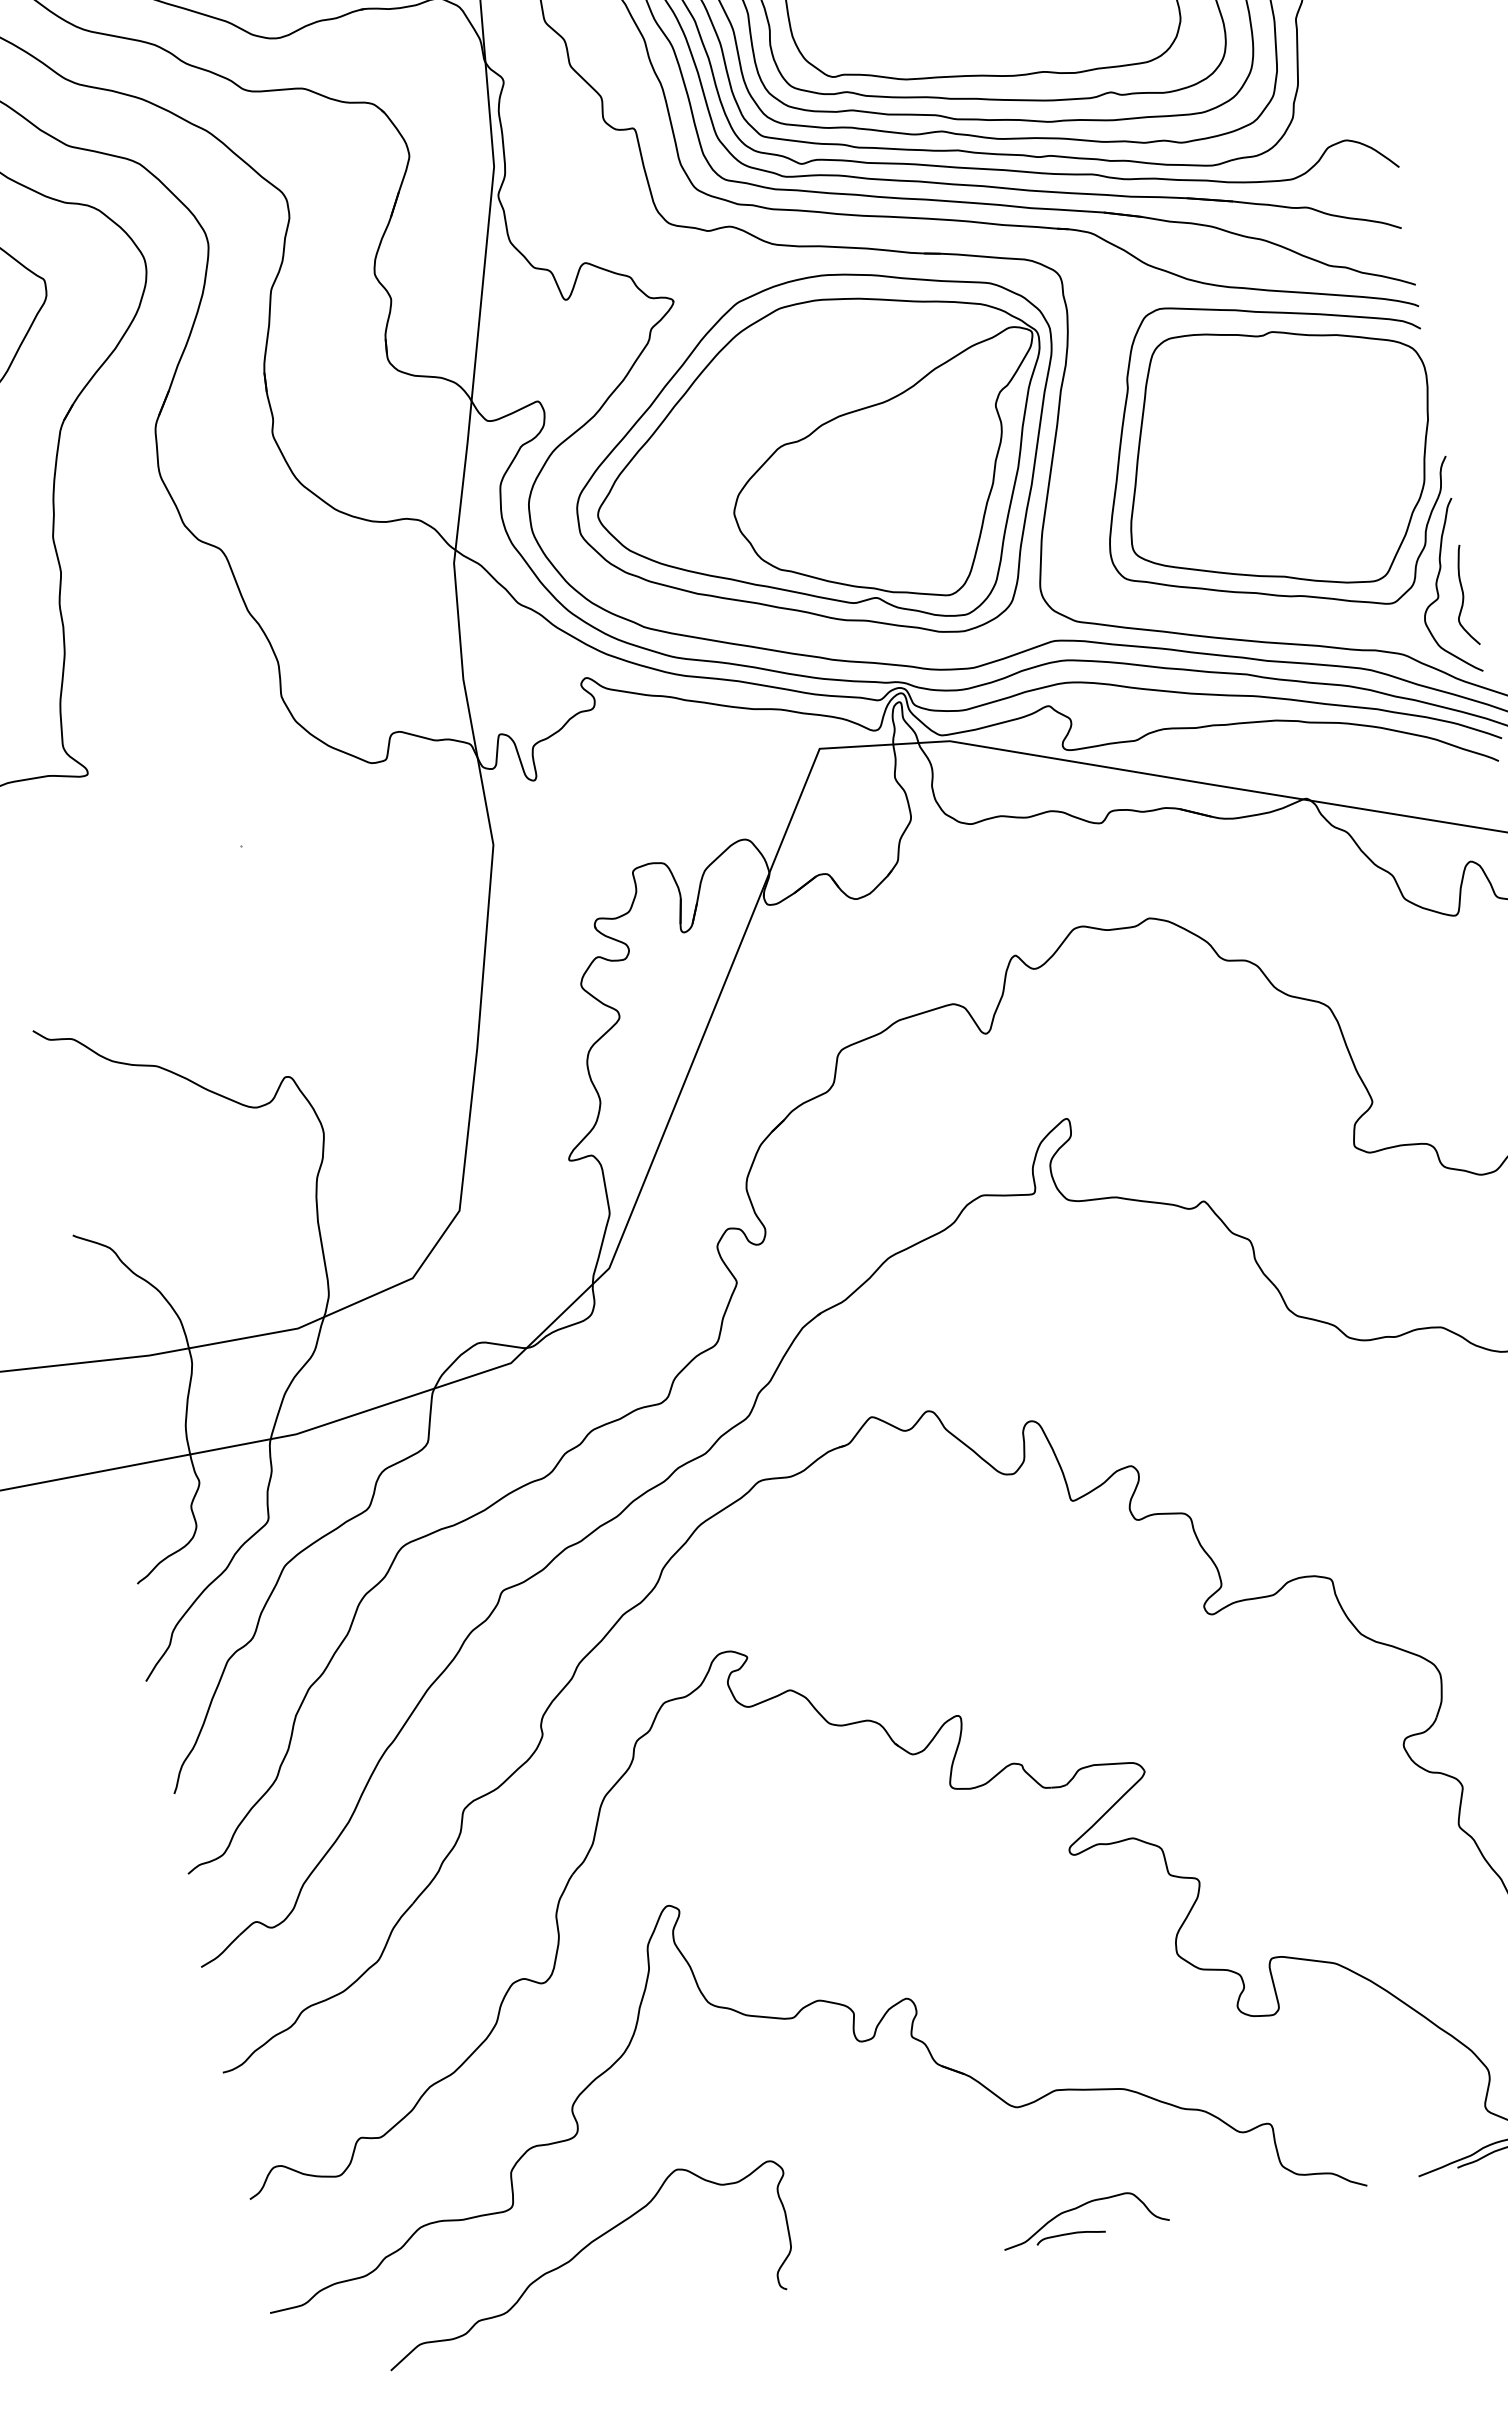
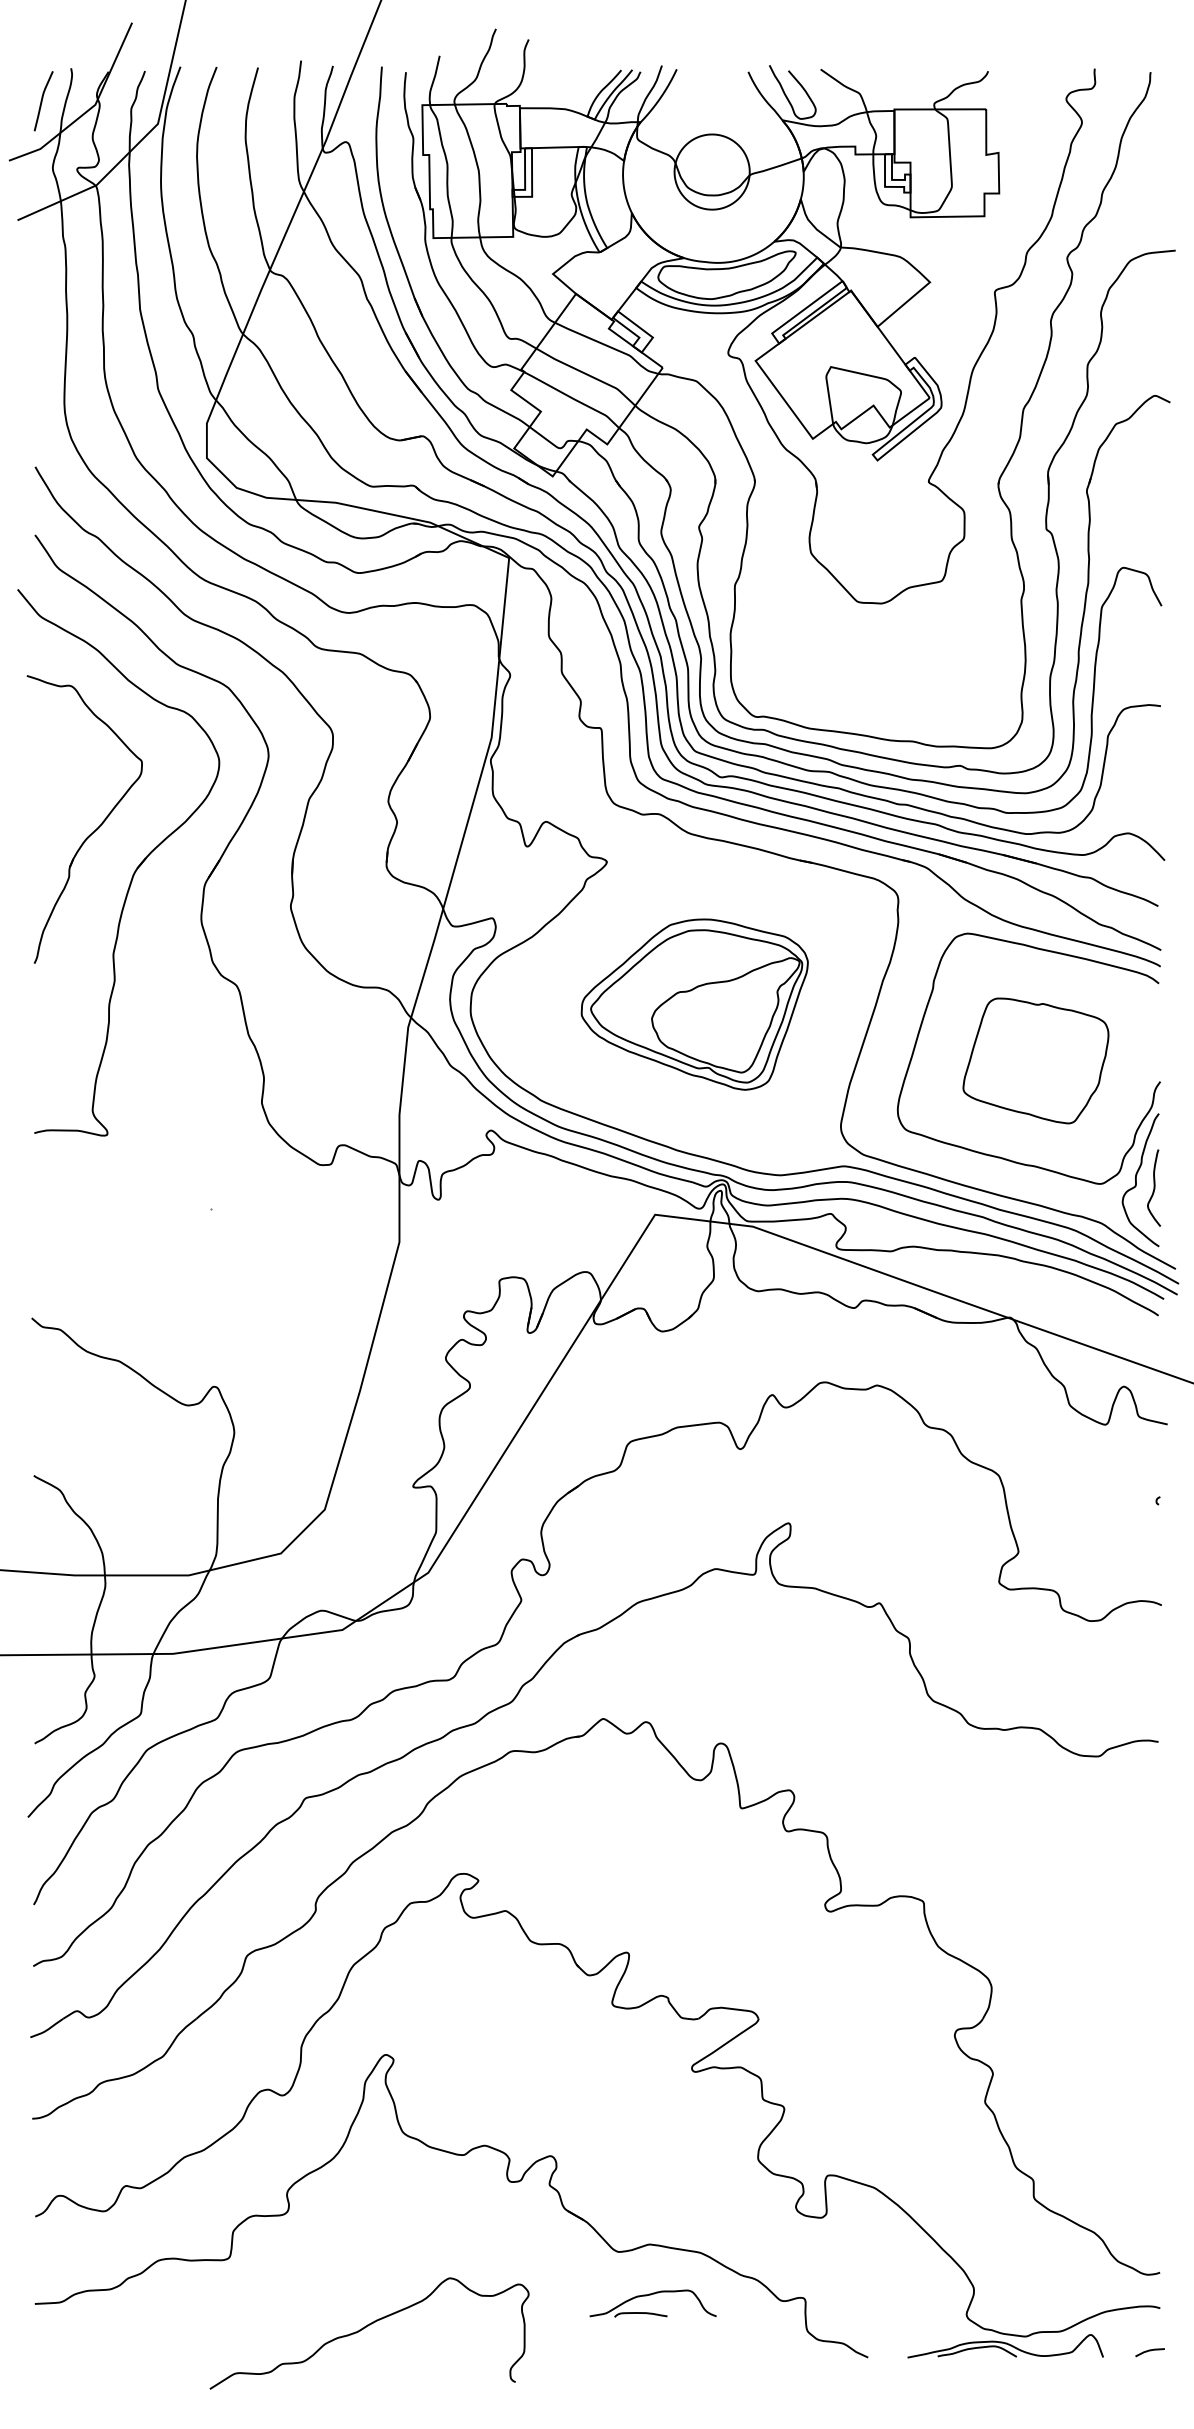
part: (1278, 458) -> (1035, 1060), size x0.6
part: (821, 465) -> (694, 1004), size x0.6
part: (1080, 2208) -> (651, 2295), moved
curve: (578, 2254) -> (365, 2328), moved

